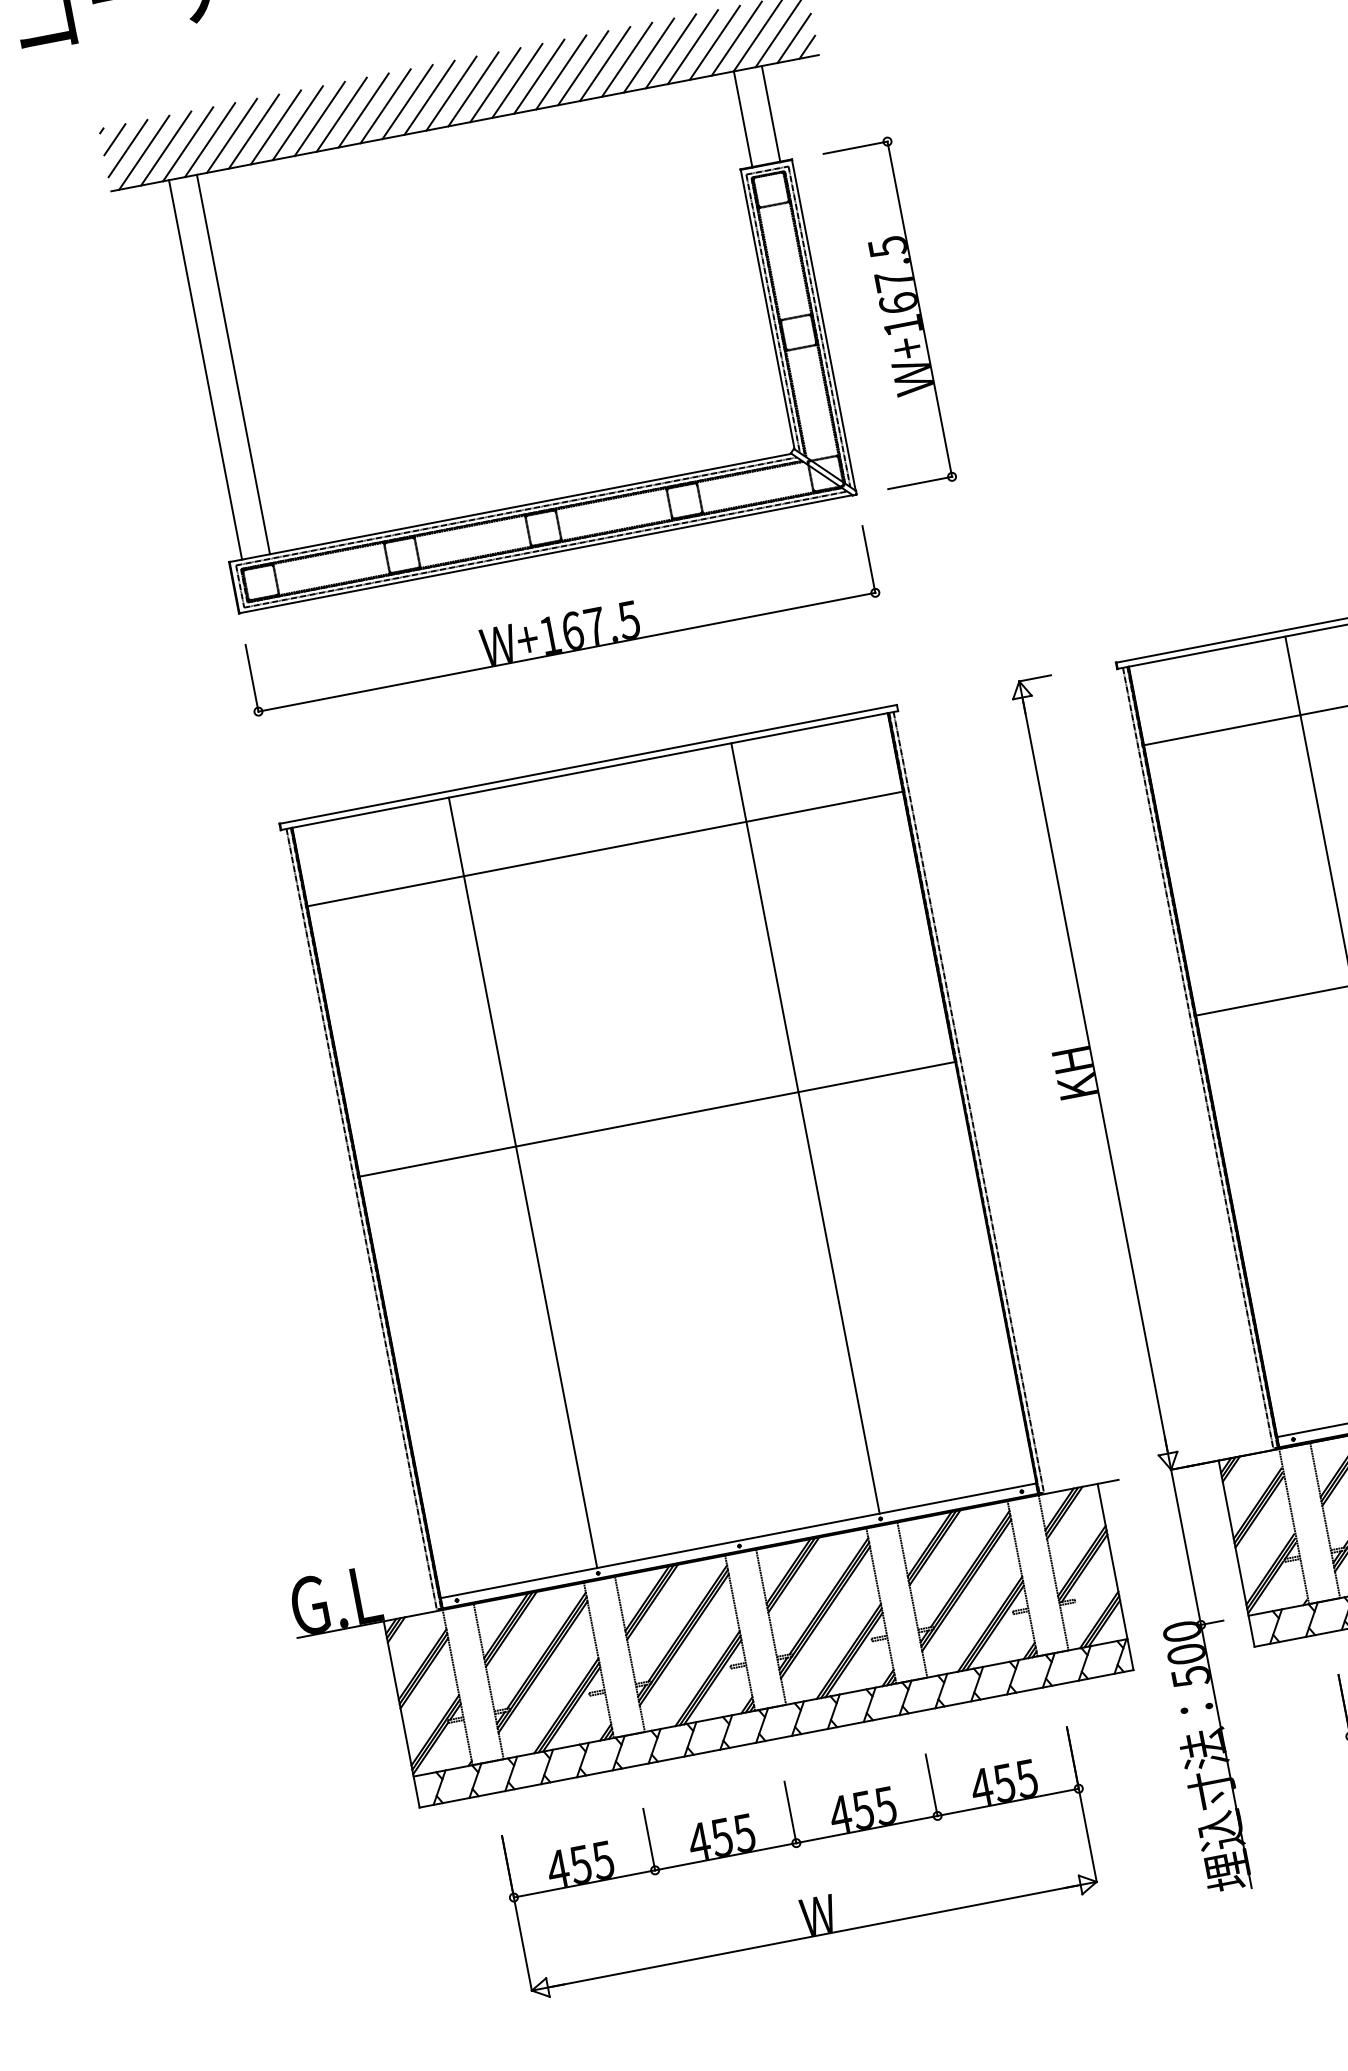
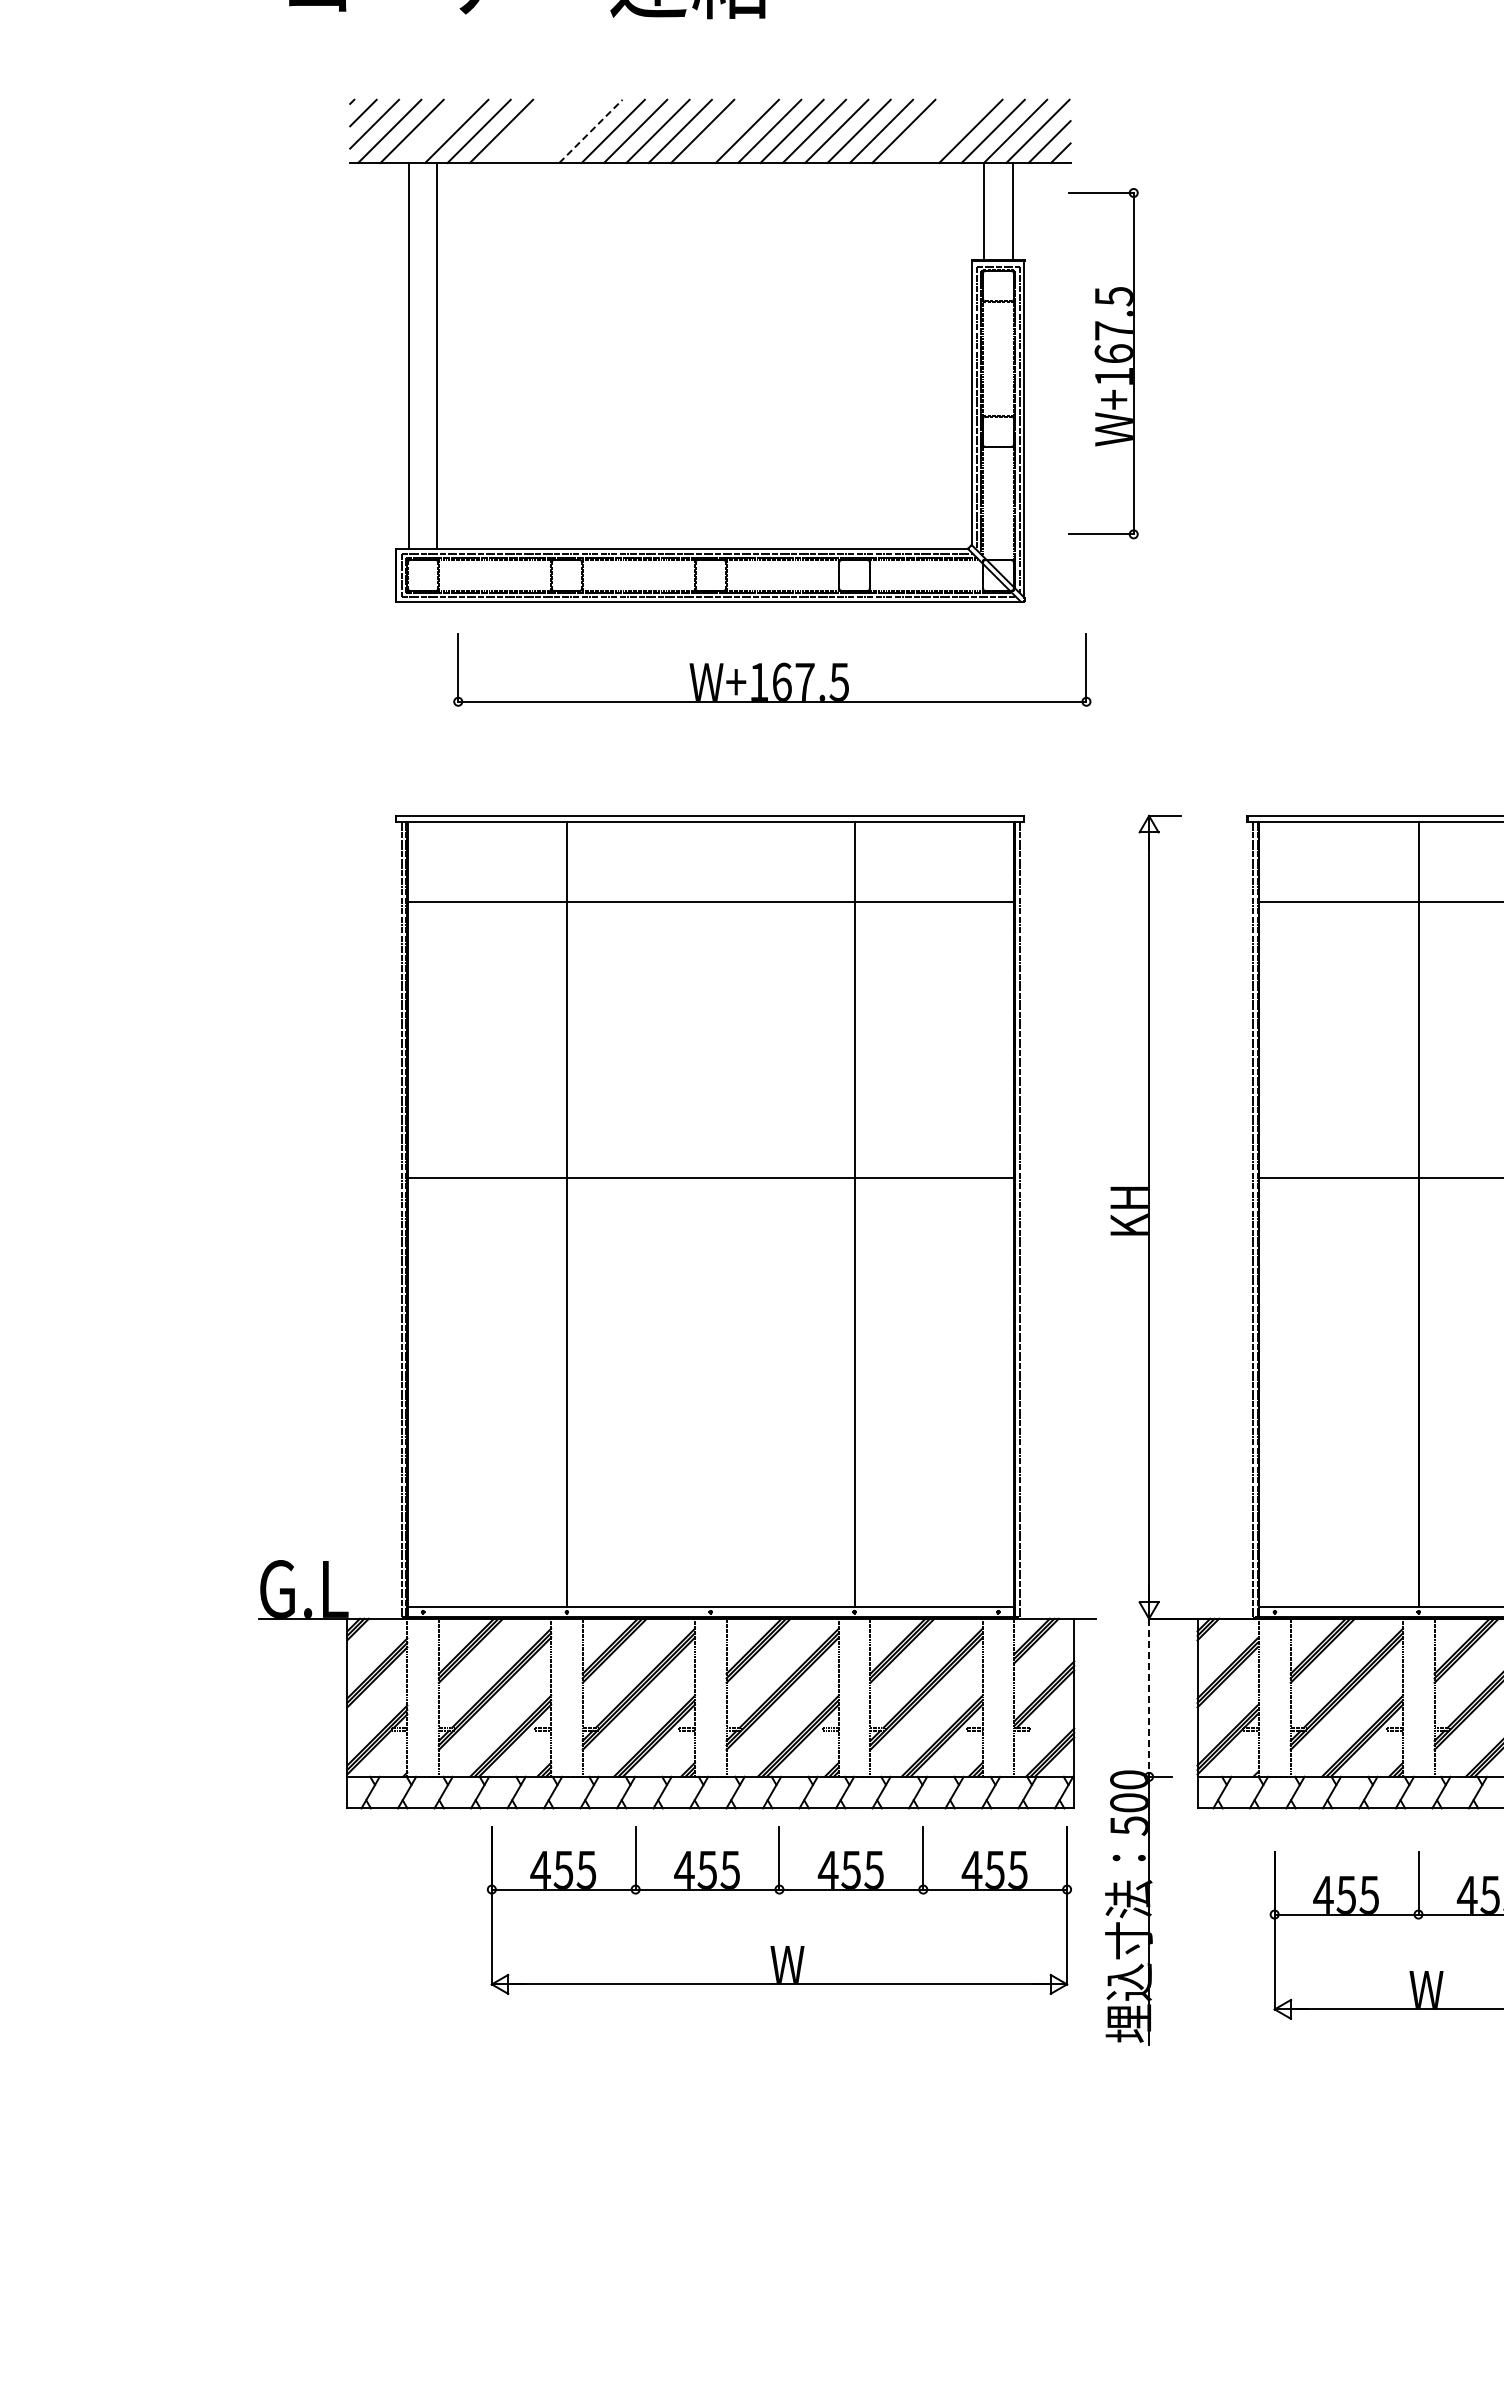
line: (692, 47) -> (948, 131), removed
line: (670, 51) -> (925, 131), removed
line: (472, 89) -> (724, 131), removed
line: (341, 114) -> (590, 131), solid -> dashed
line: (319, 119) -> (568, 131), removed
line: (297, 123) -> (545, 131), removed
line: (275, 127) -> (523, 131), removed
line: (188, 144) -> (434, 131), removed
part: (890, 314) -> (1103, 363), moved
part: (560, 620) -> (772, 669), moved
line: (1186, 1547) -> (1149, 1698), solid -> dashed
part: (799, 1863) -> (778, 1910), moved

